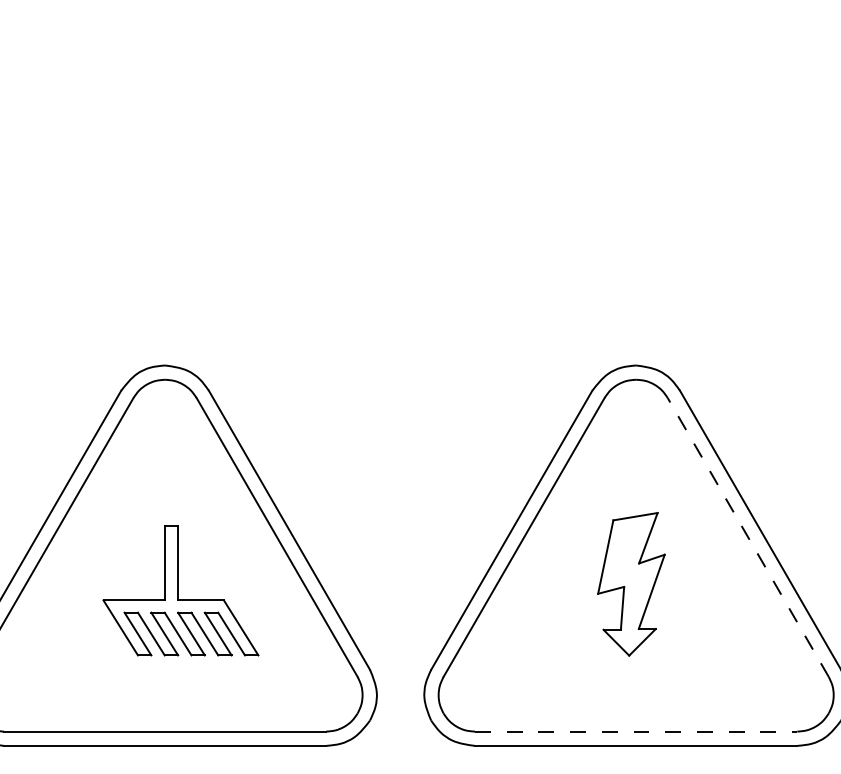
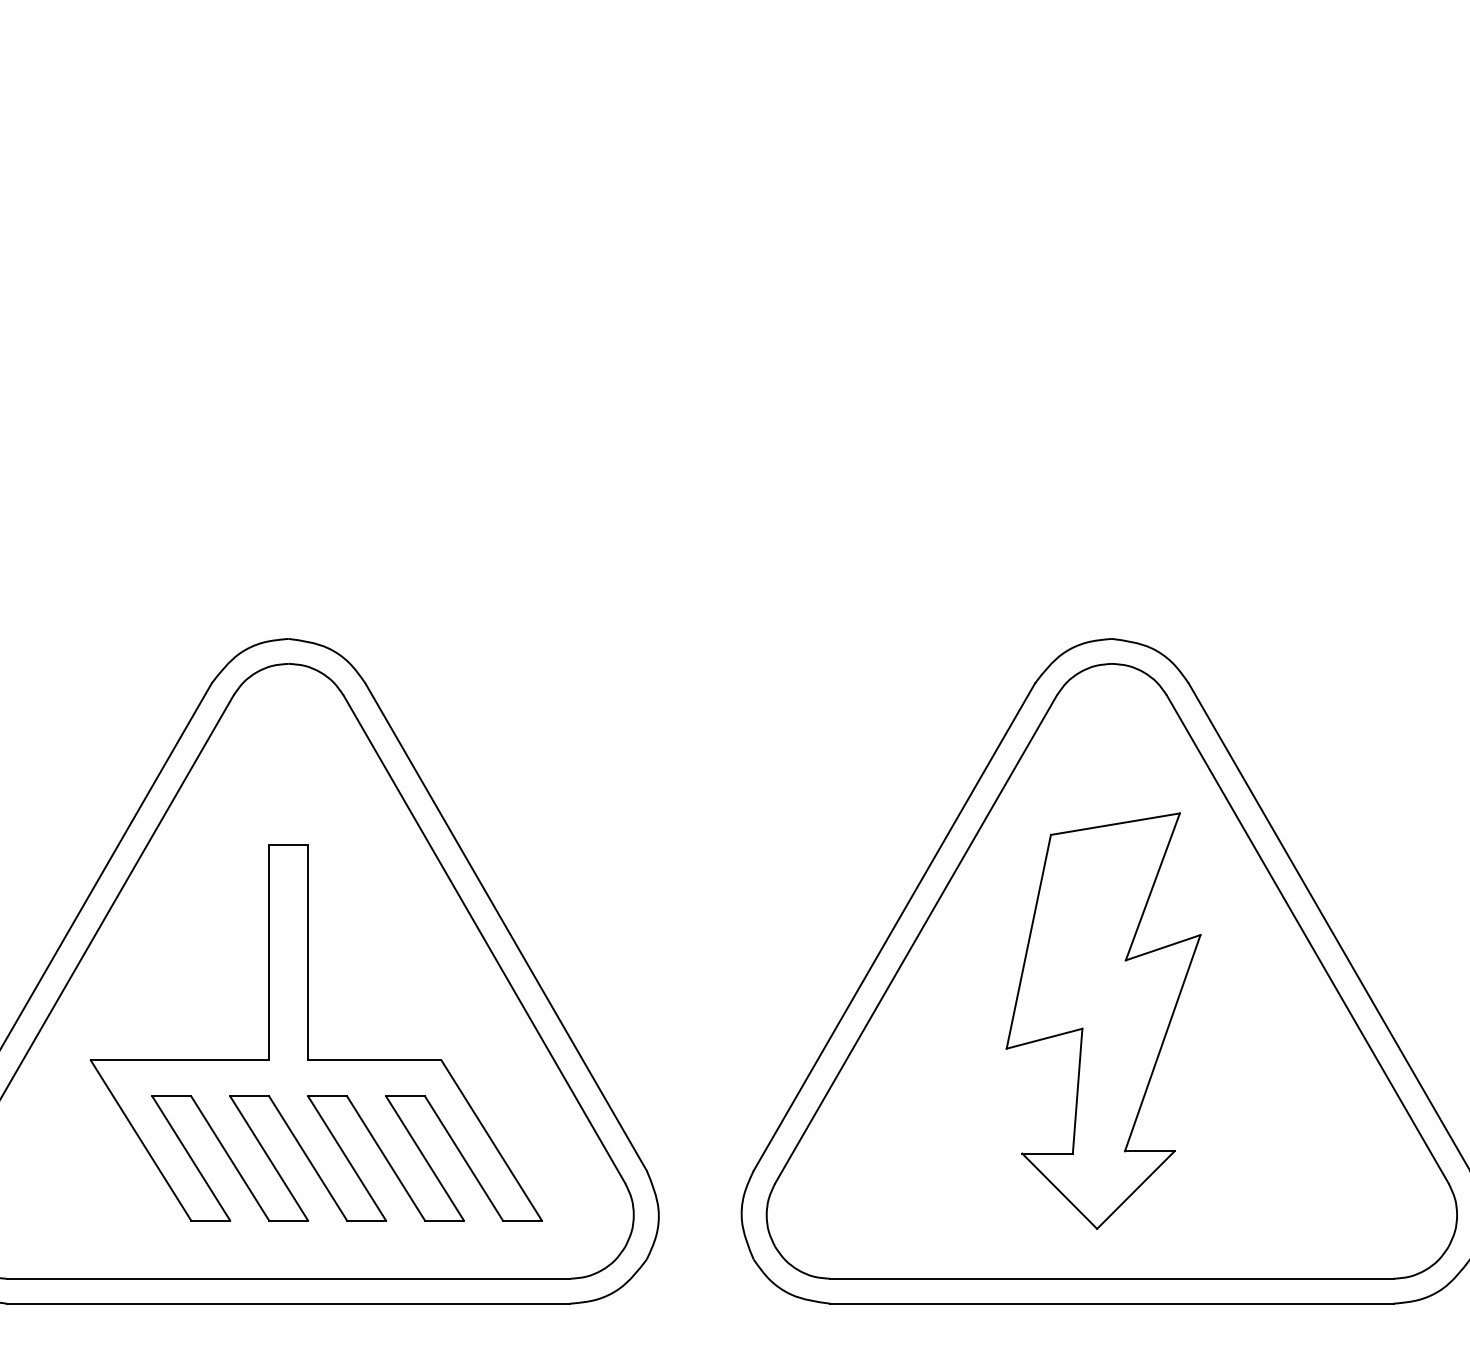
line: (748, 537) -> (1308, 939), dashed -> solid
part: (631, 584) -> (1103, 1021), size x1.67
part: (180, 590) -> (315, 1032), size x1.67
line: (636, 731) -> (1112, 1278), dashed -> solid

